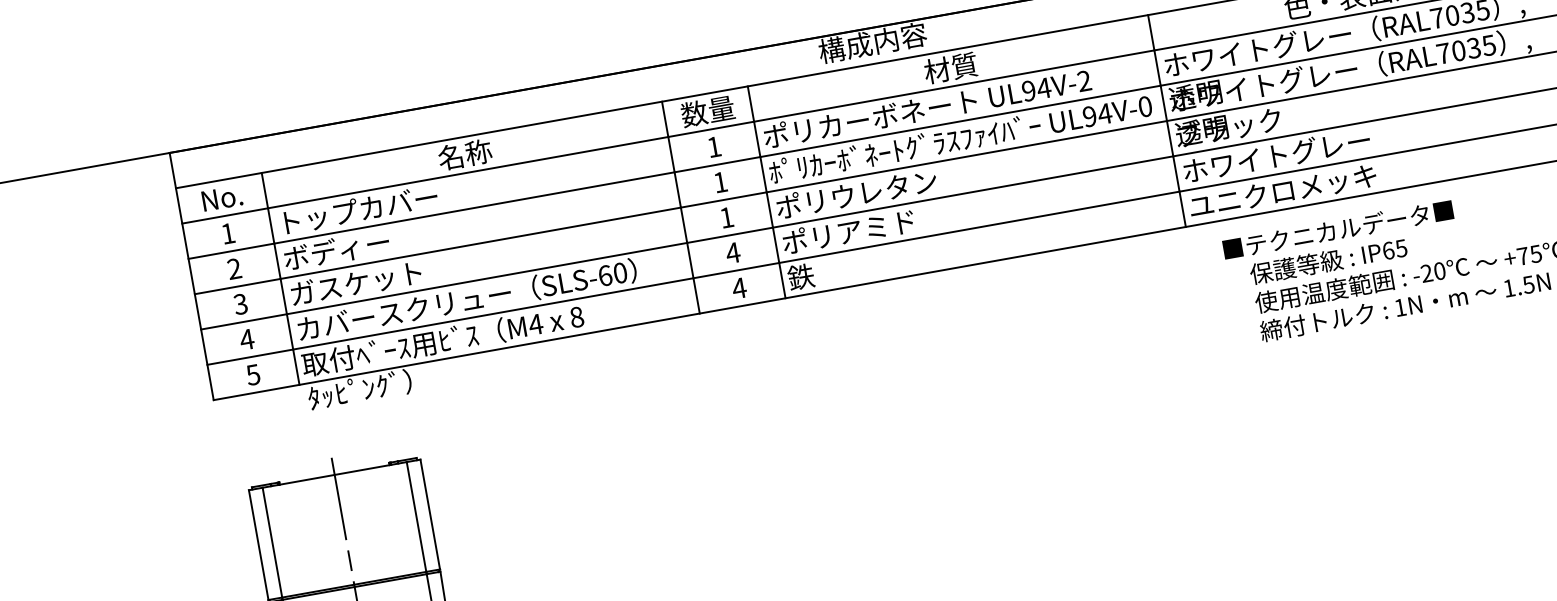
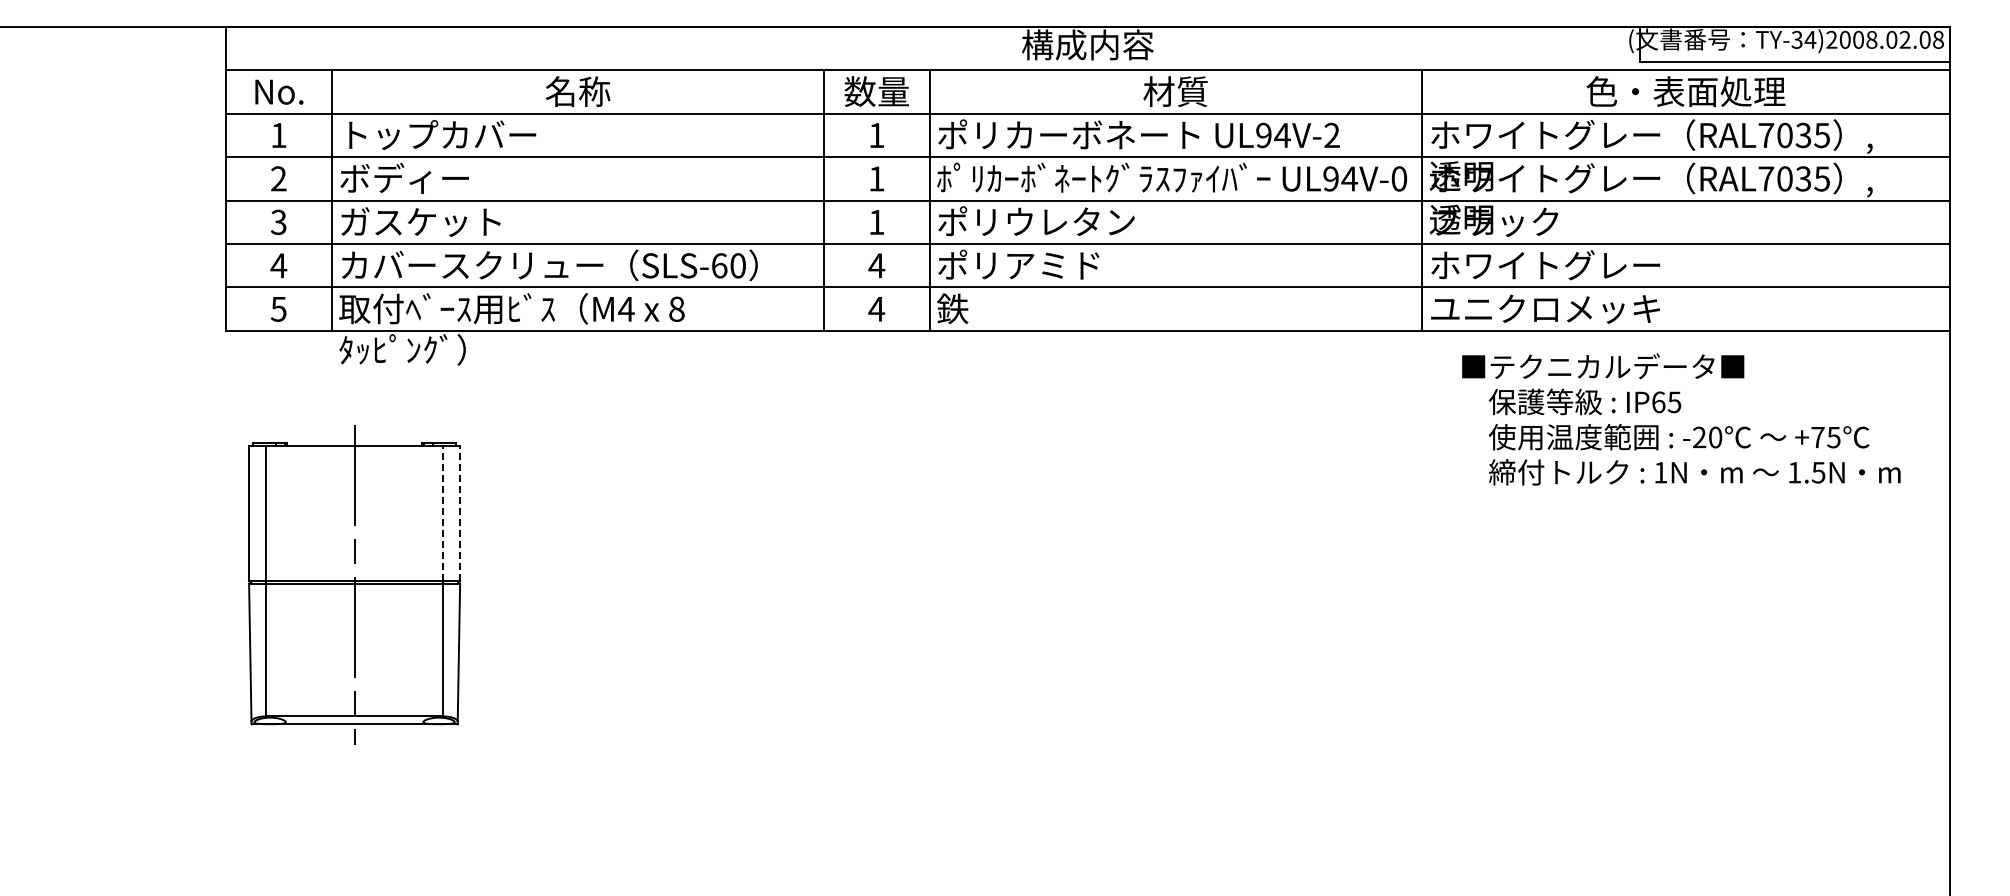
line: (430, 514) -> (460, 513), solid -> dashed
line: (416, 517) -> (443, 513), solid -> dashed

